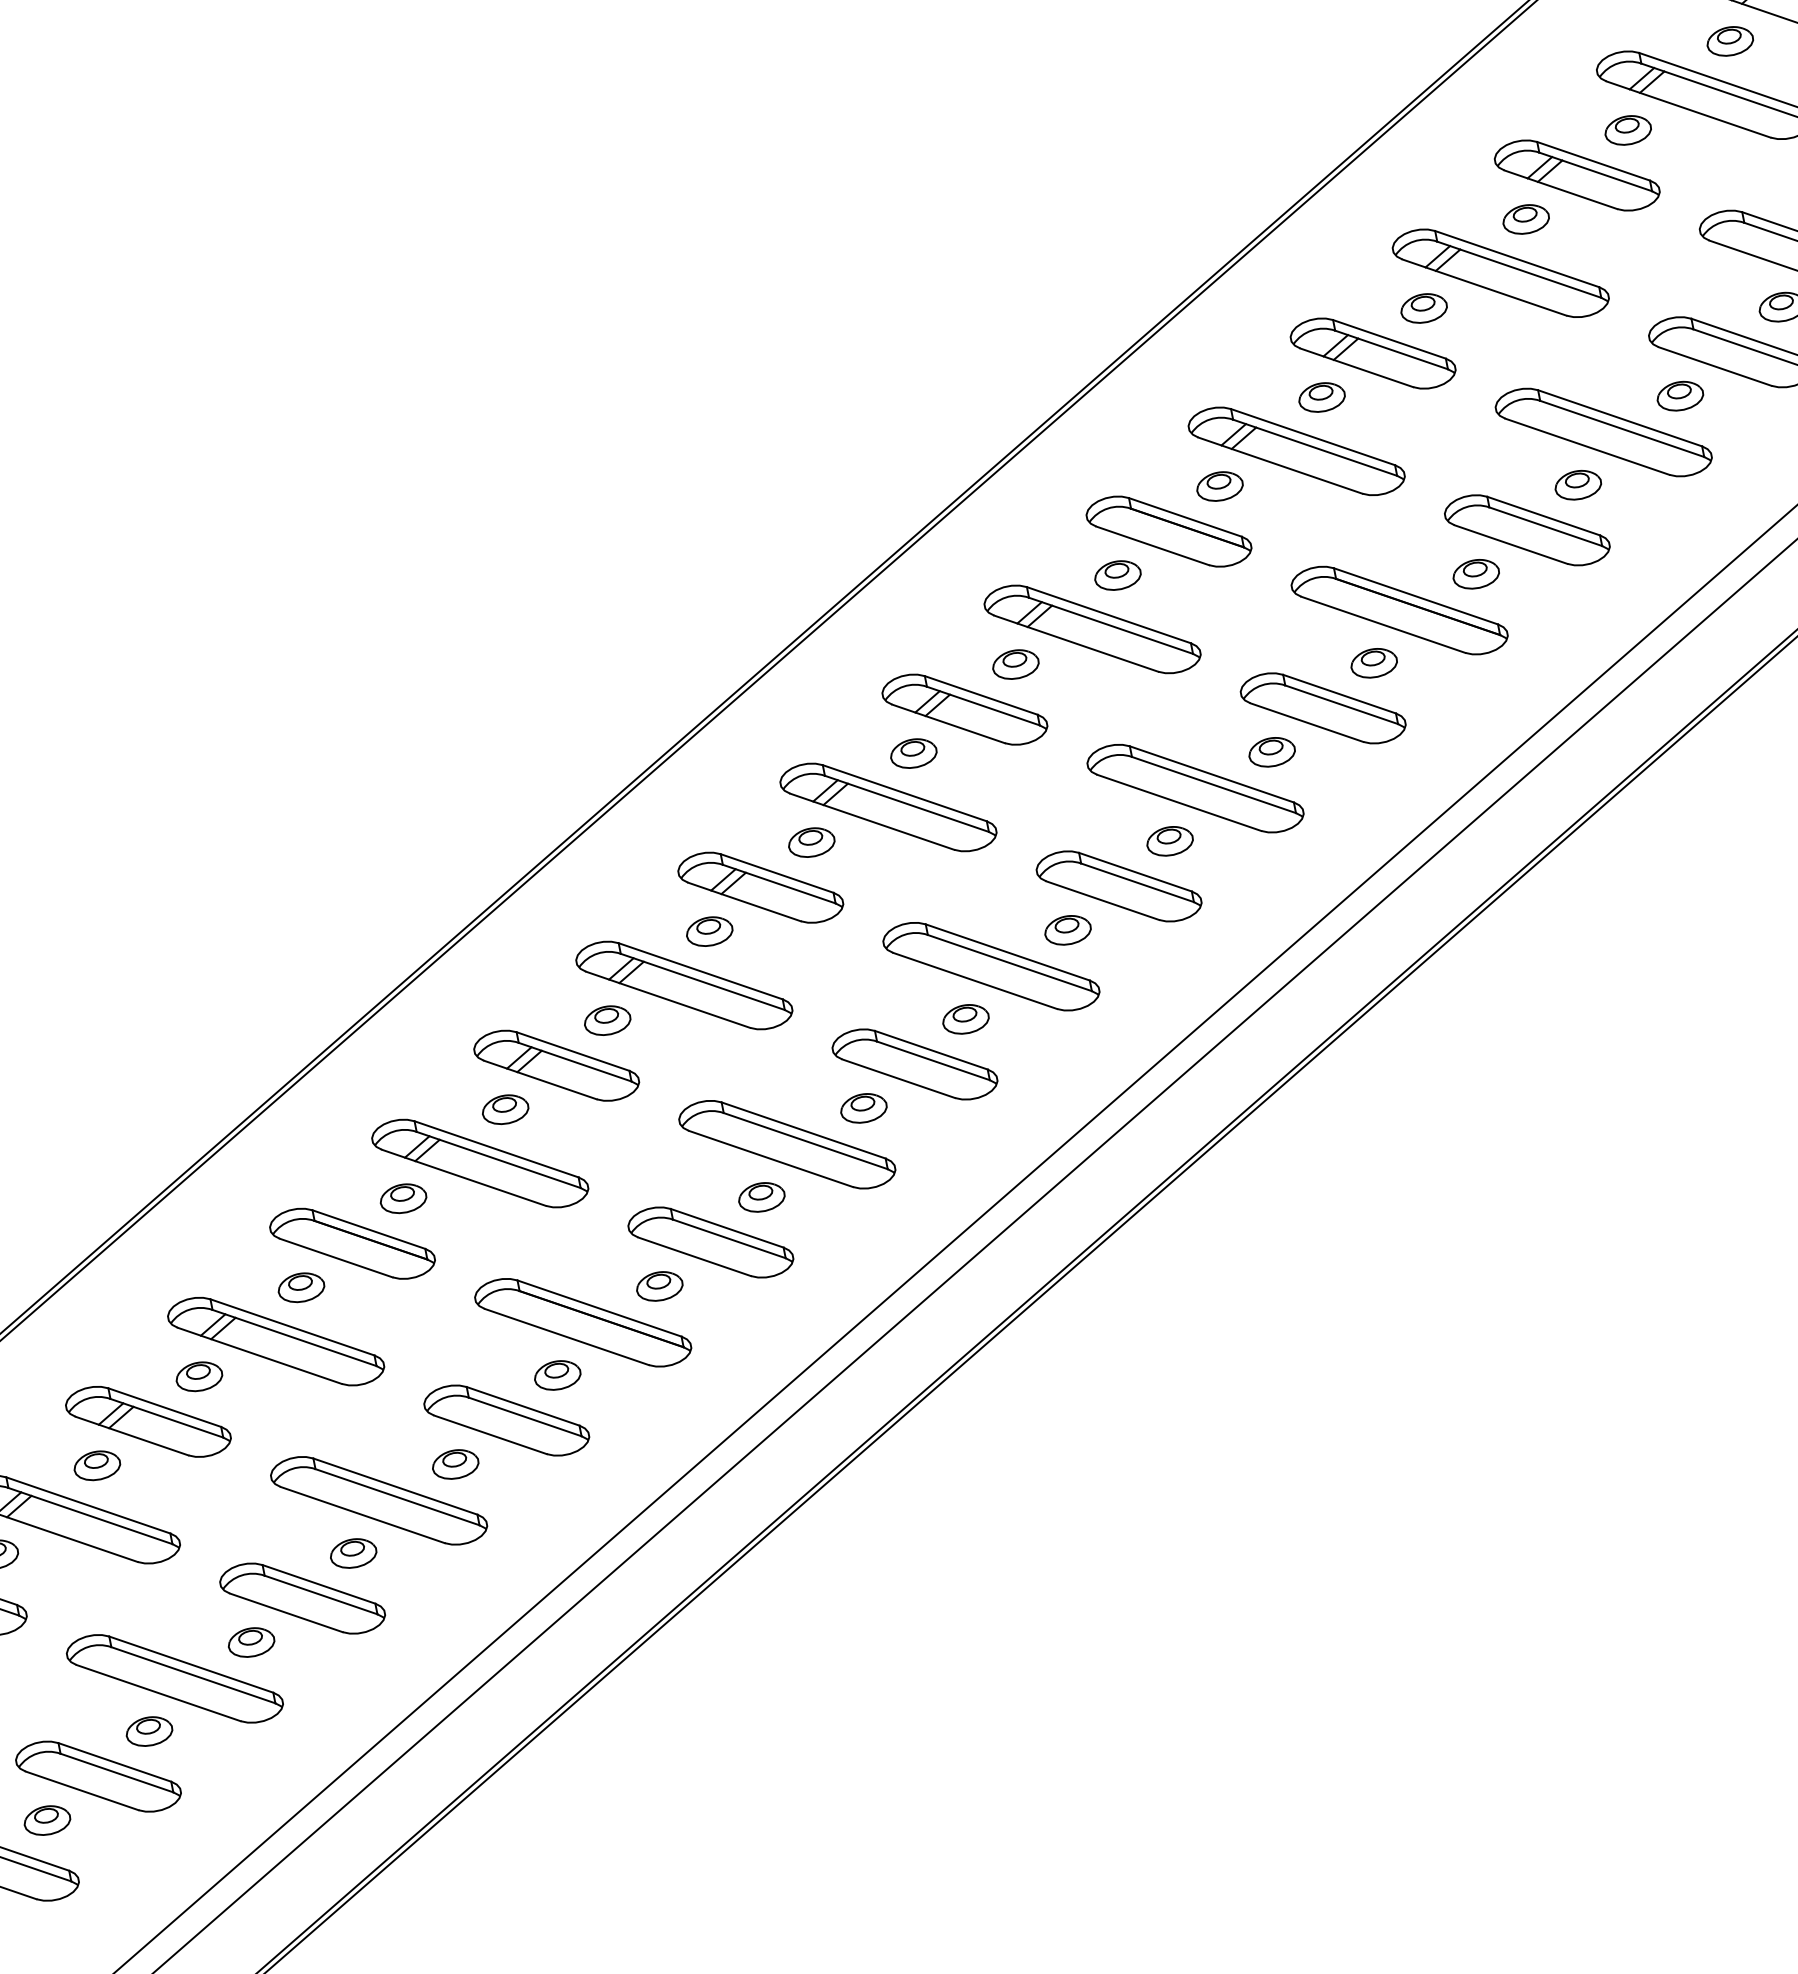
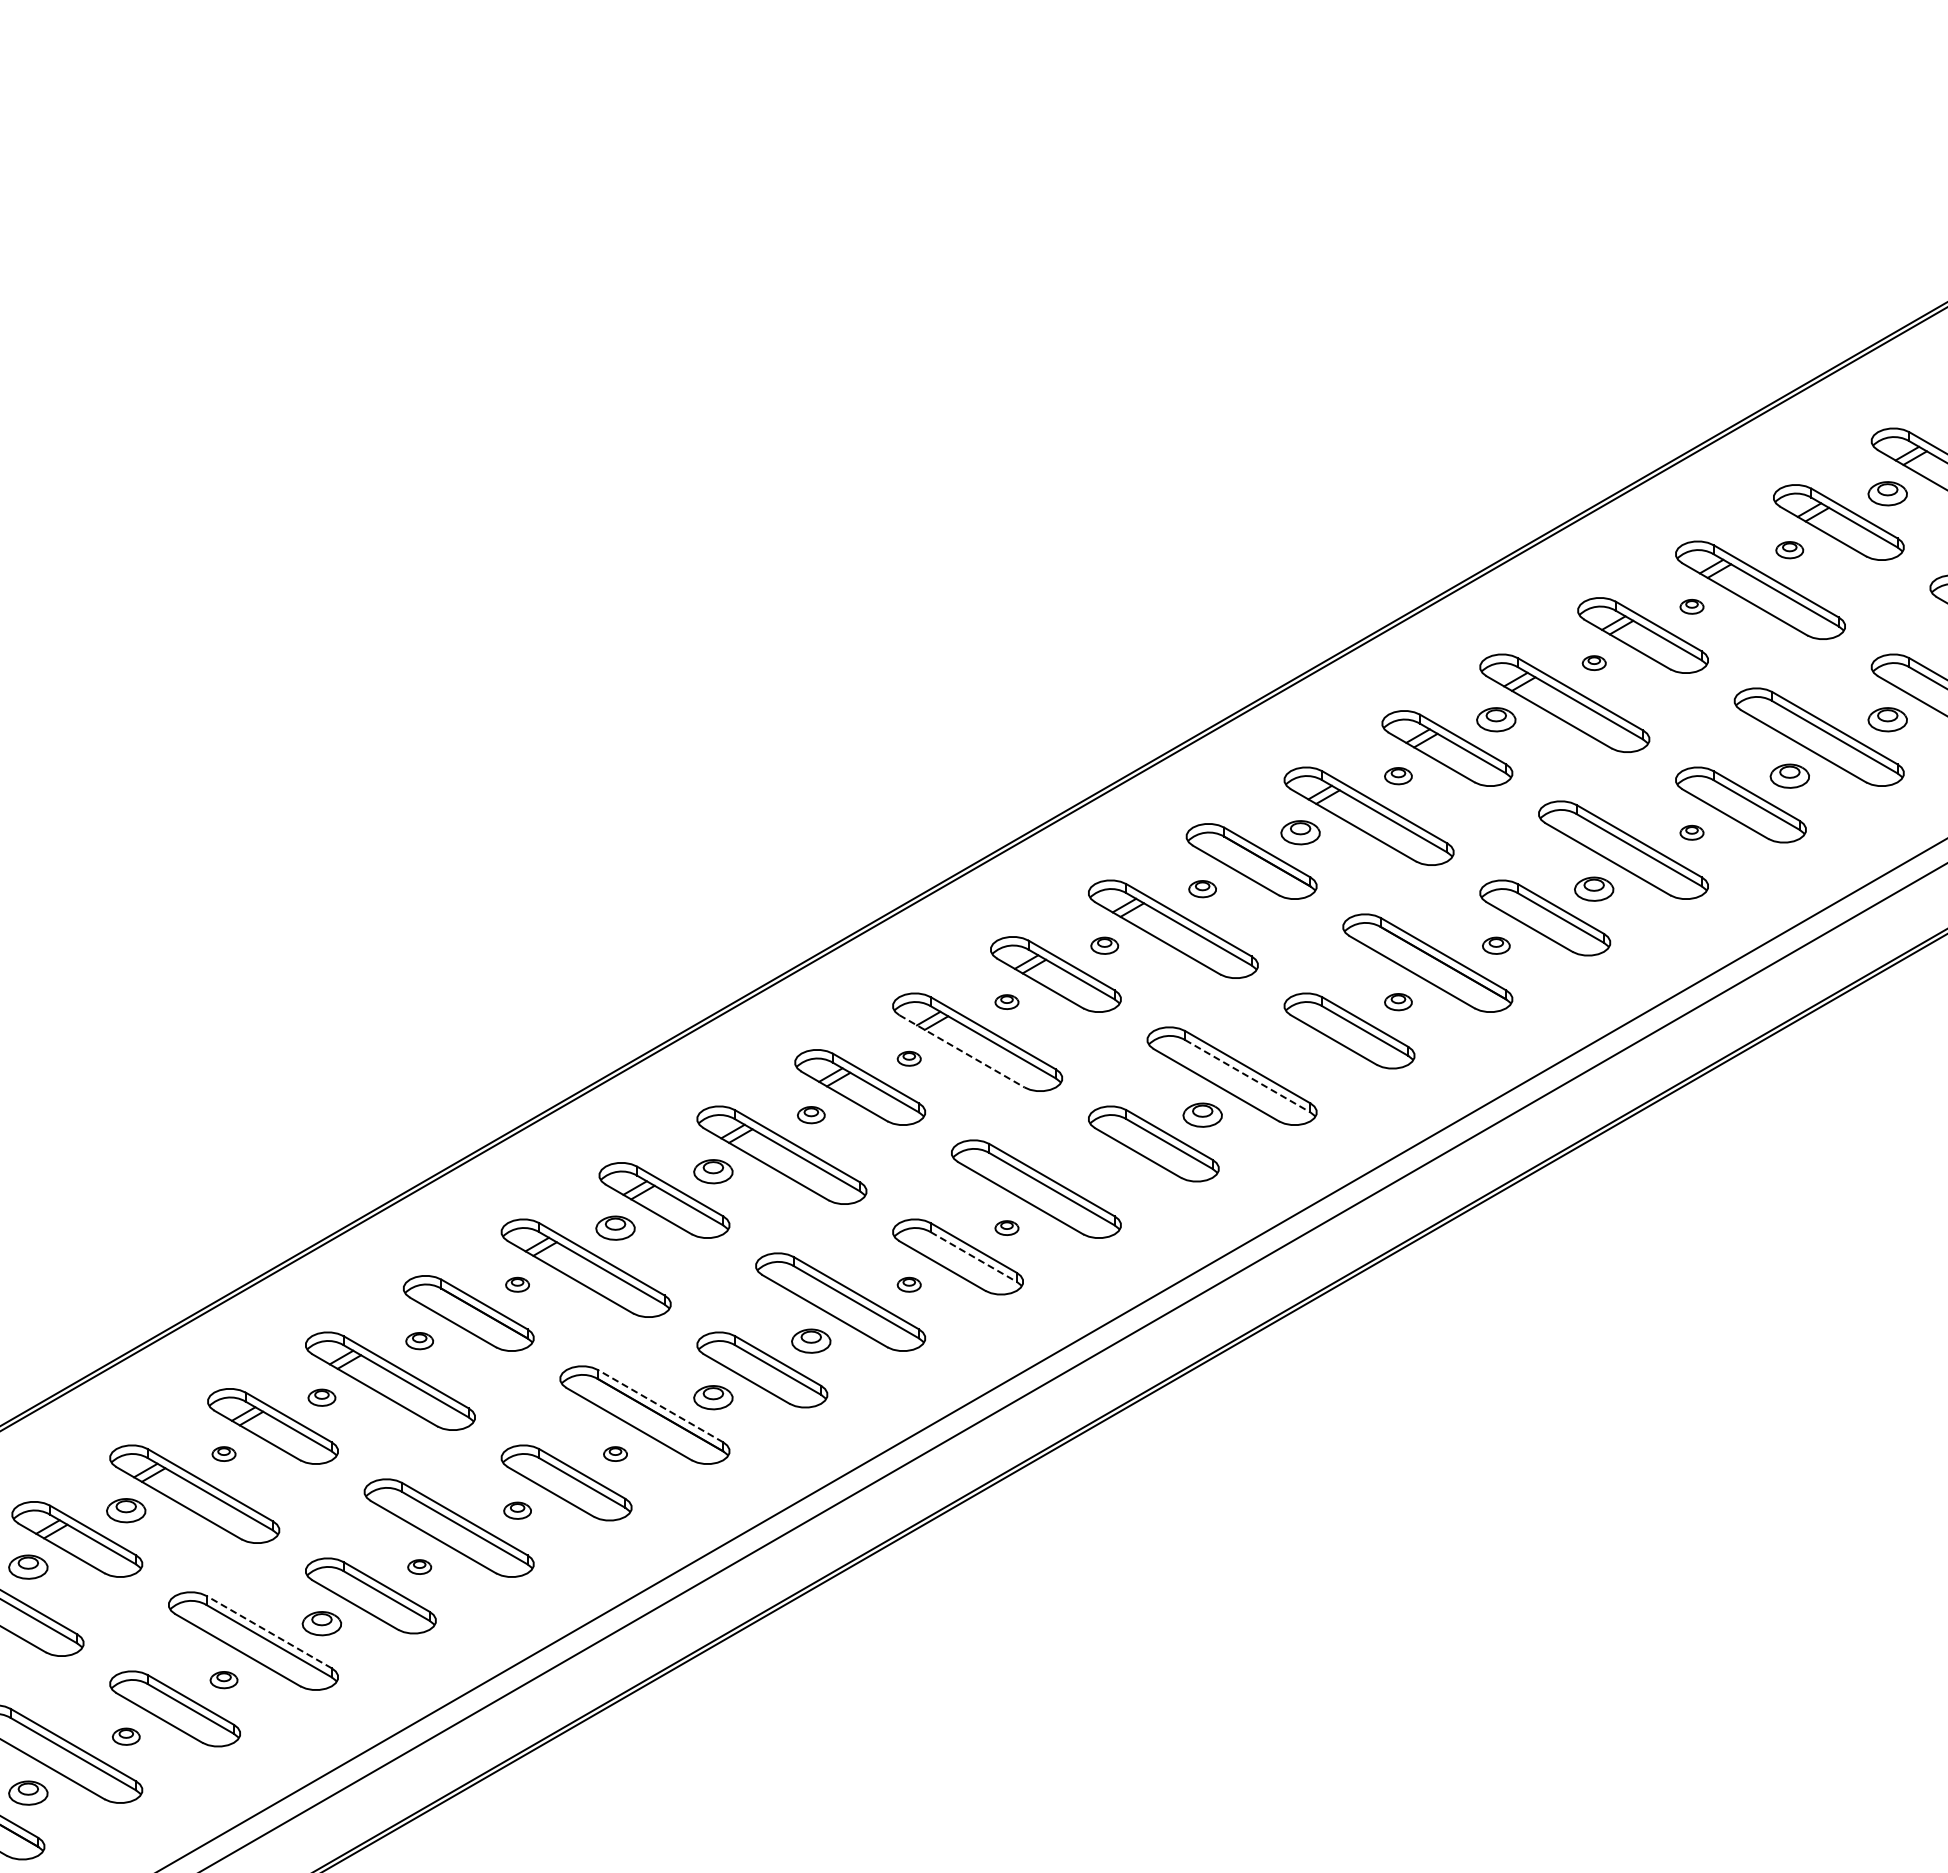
part: (1729, 40) -> (1789, 549), size x0.7
part: (1627, 130) -> (1691, 606), size x0.6
part: (1526, 218) -> (1594, 662), size x0.6
part: (1321, 396) -> (1398, 775), size x0.7
part: (1679, 396) -> (1691, 832), size x0.6
part: (1476, 573) -> (1496, 945), size x0.7
part: (1117, 574) -> (1202, 888), size x0.7
part: (1374, 662) -> (1398, 1001), size x0.7
part: (1015, 664) -> (1104, 945), size x0.7
part: (913, 752) -> (1006, 1001), size x0.6
part: (1271, 752) -> (1300, 1058), removed
line: (1214, 785) -> (1248, 1076), solid -> dashed
line: (872, 821) -> (962, 1051), solid -> dashed
part: (812, 842) -> (909, 1058), size x0.6
part: (709, 930) -> (811, 1114), size x0.7
part: (1067, 930) -> (1104, 1171), removed
part: (965, 1018) -> (1006, 1227), size x0.6
line: (933, 1060) -> (973, 1256), solid -> dashed
part: (864, 1108) -> (909, 1284), size x0.6
part: (403, 1198) -> (517, 1284), size x0.6
part: (300, 1286) -> (419, 1340), size x0.7
line: (599, 1307) -> (660, 1405), solid -> dashed
part: (557, 1374) -> (615, 1453), size x0.6
part: (198, 1376) -> (321, 1397), size x0.7
part: (455, 1464) -> (517, 1510), size x0.7
part: (96, 1465) -> (223, 1453), size x0.6
part: (353, 1552) -> (419, 1566), size x0.6
line: (190, 1664) -> (268, 1631), solid -> dashed
part: (148, 1730) -> (223, 1679), size x0.7
part: (47, 1820) -> (126, 1736), size x0.7

